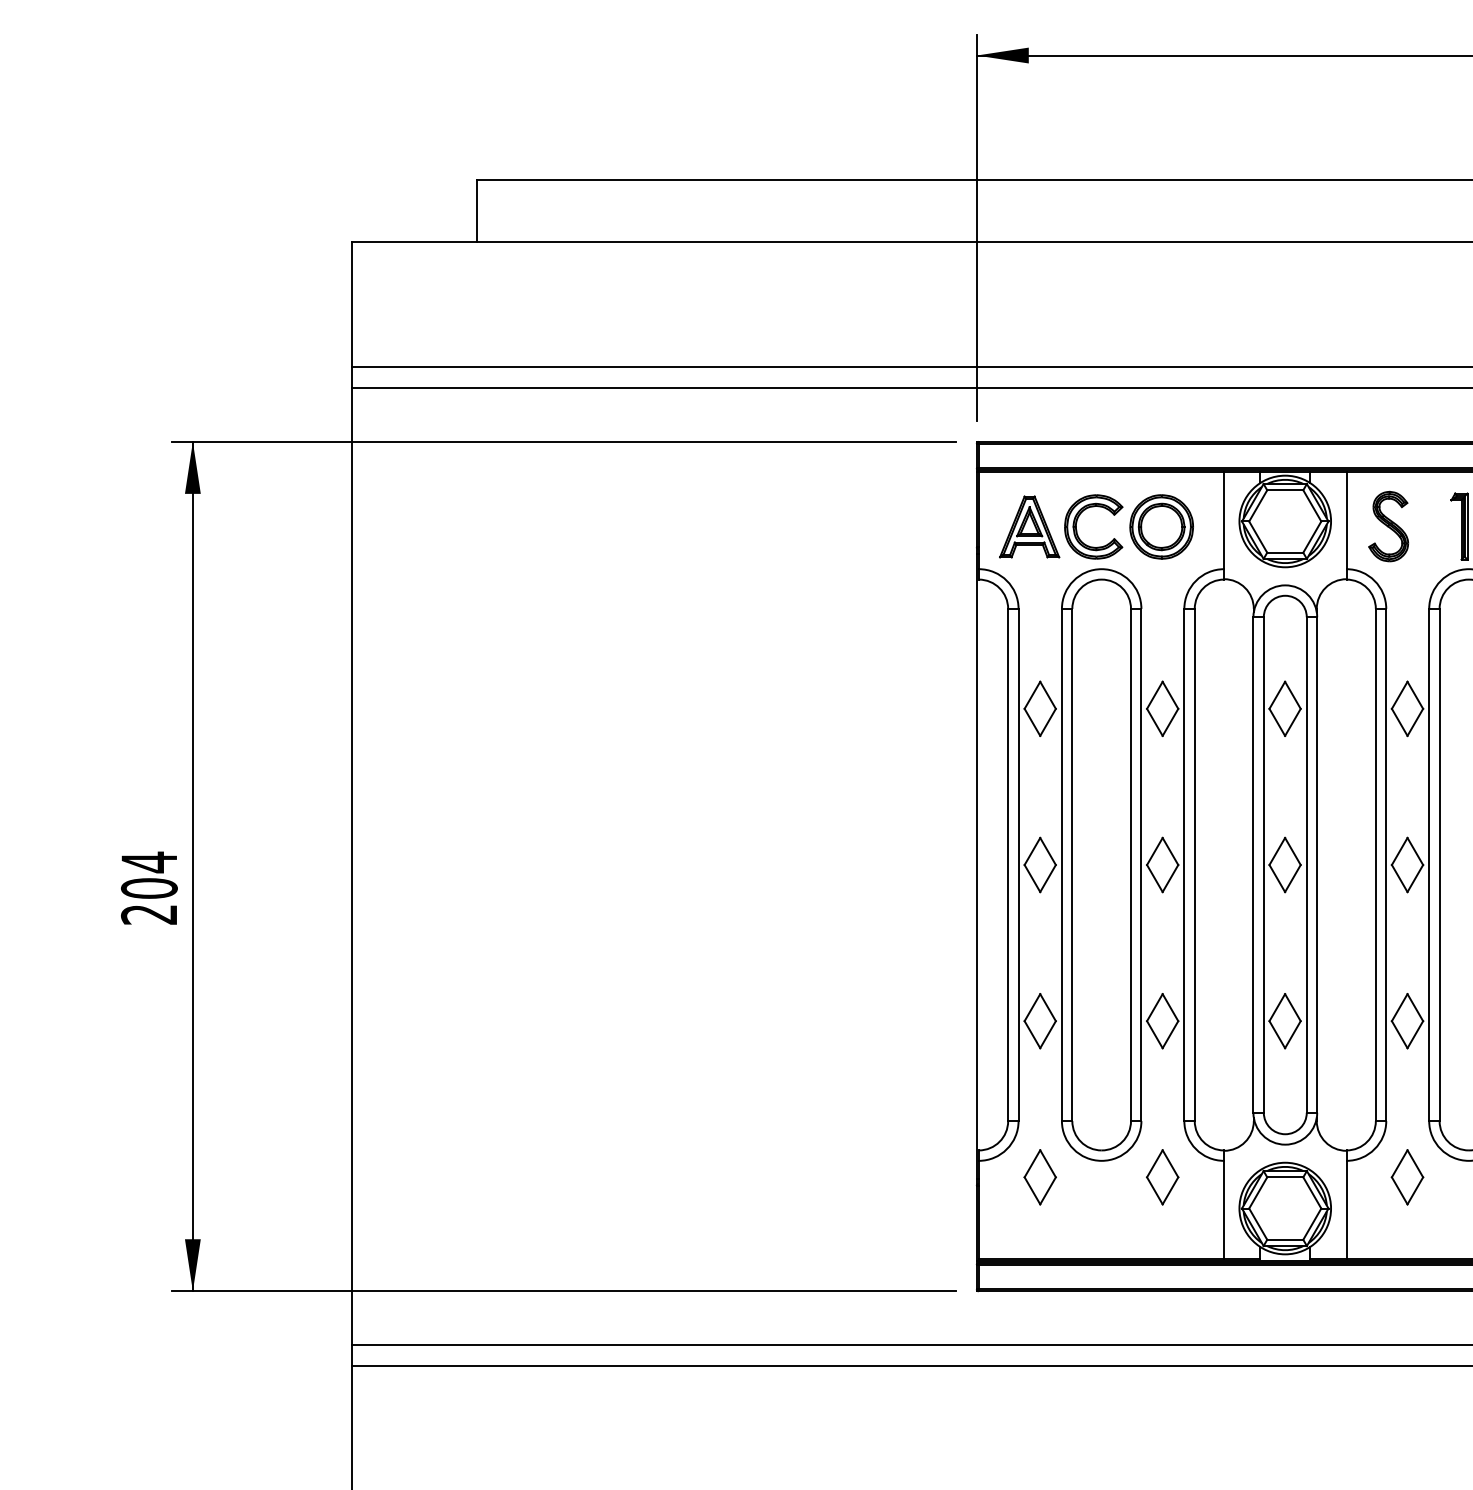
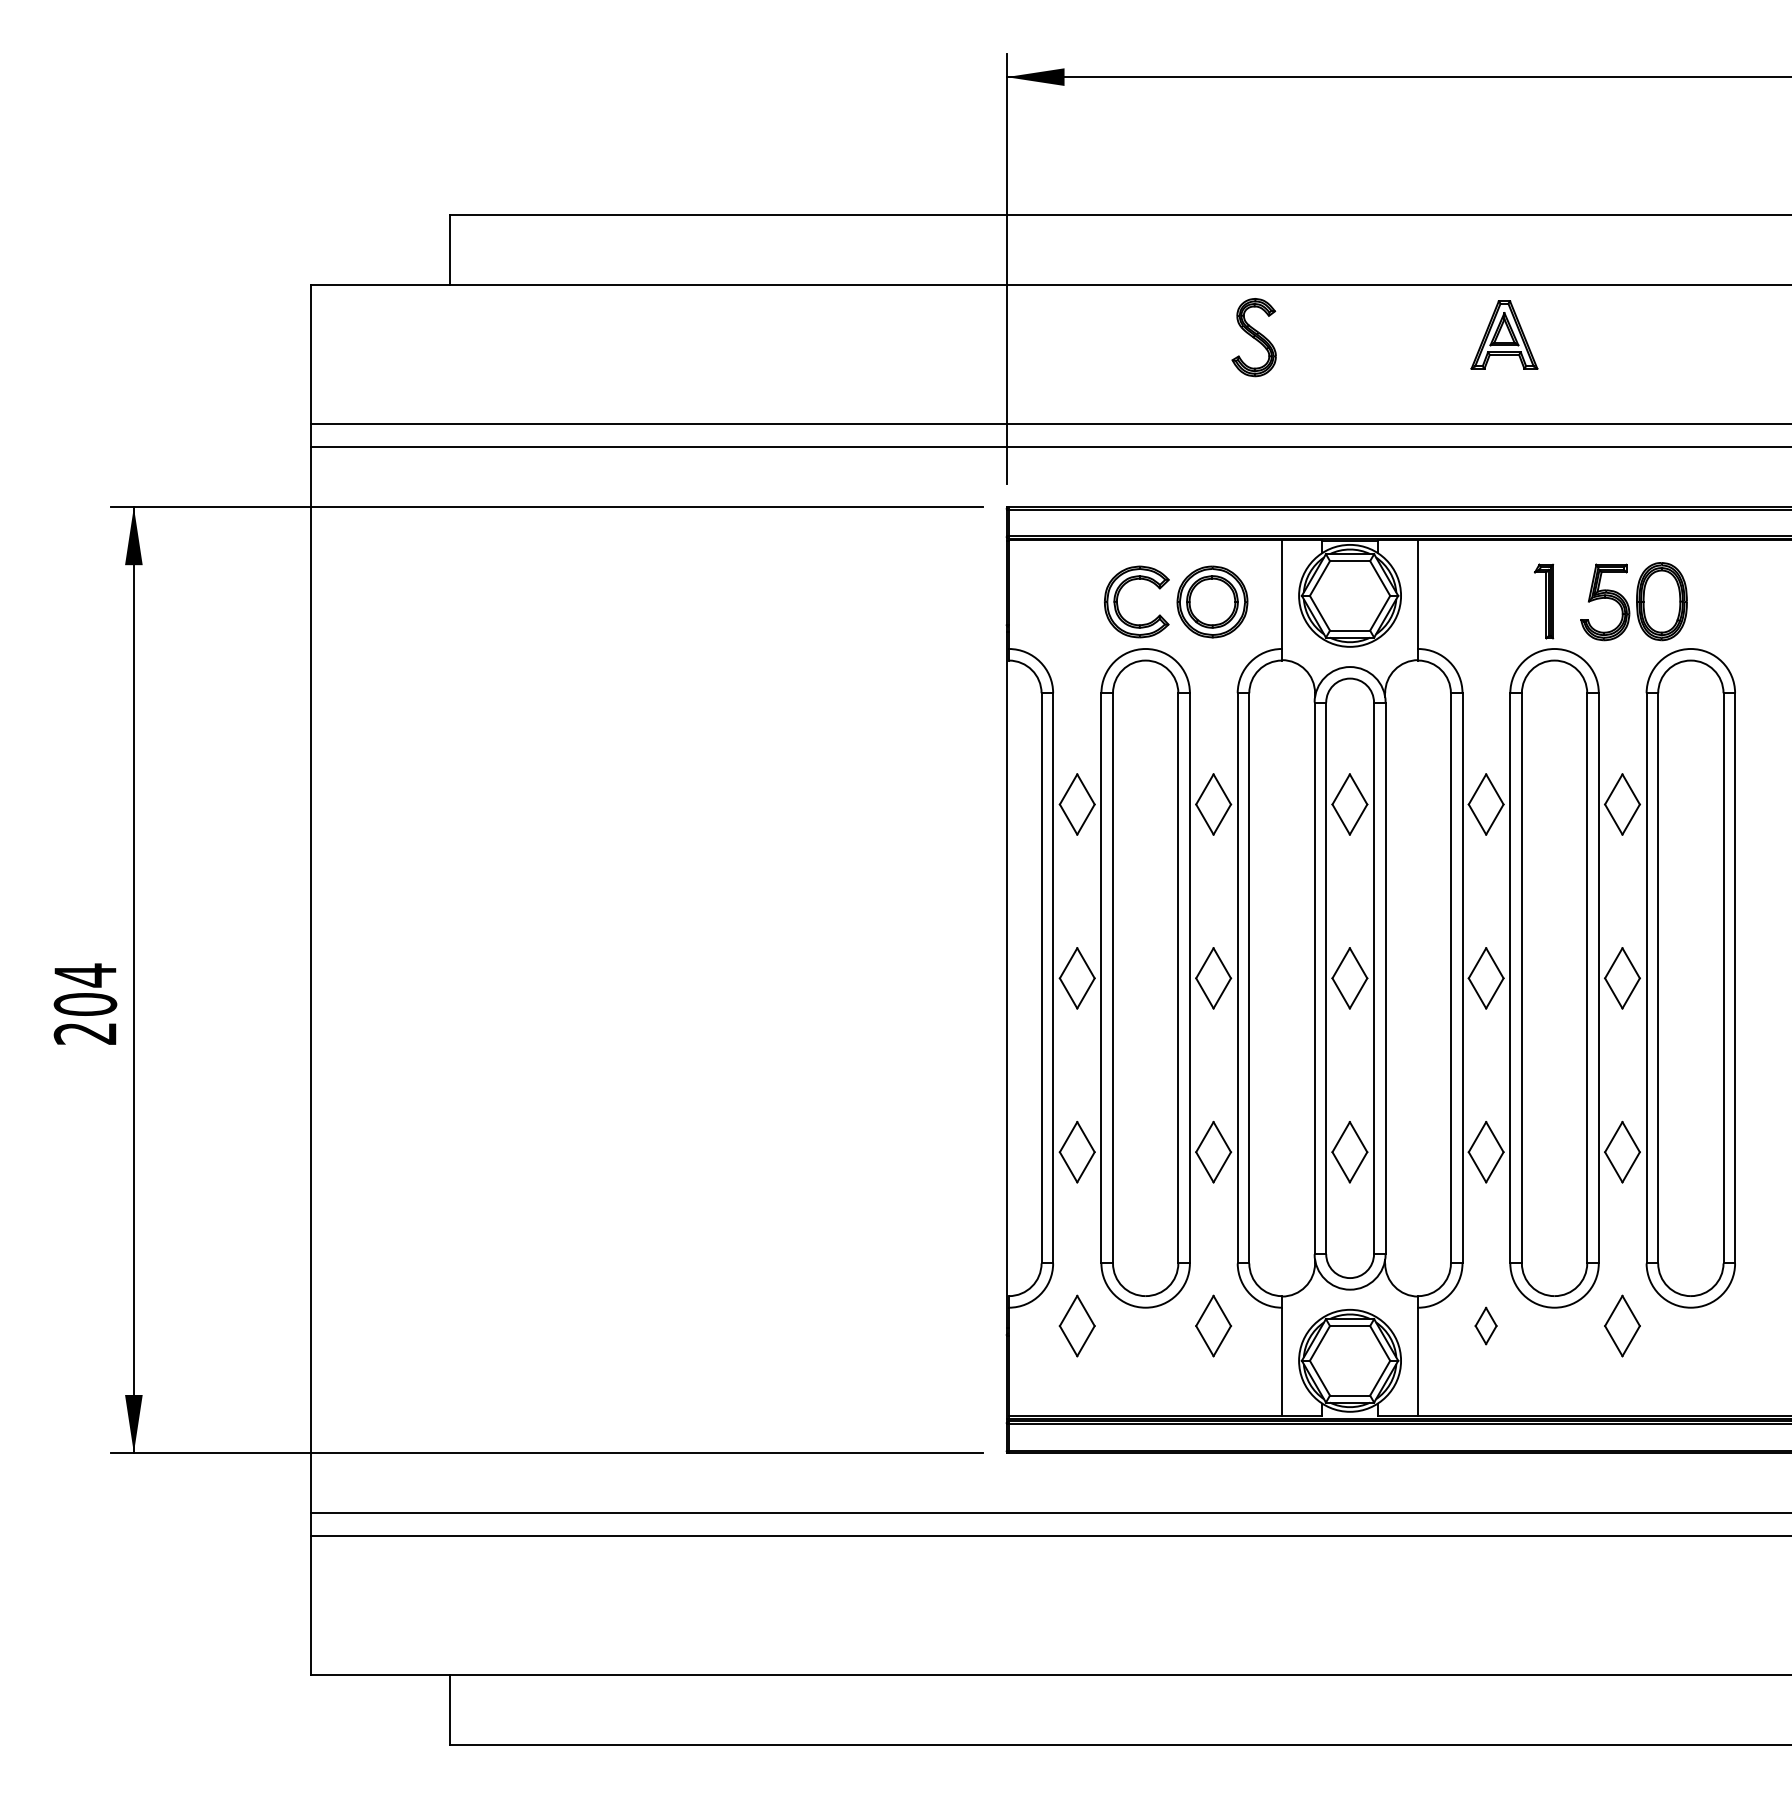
part: (1029, 526) -> (1504, 334), moved
part: (1388, 526) -> (1253, 337), moved
part: (1406, 1176) -> (1485, 1325), size x0.6

